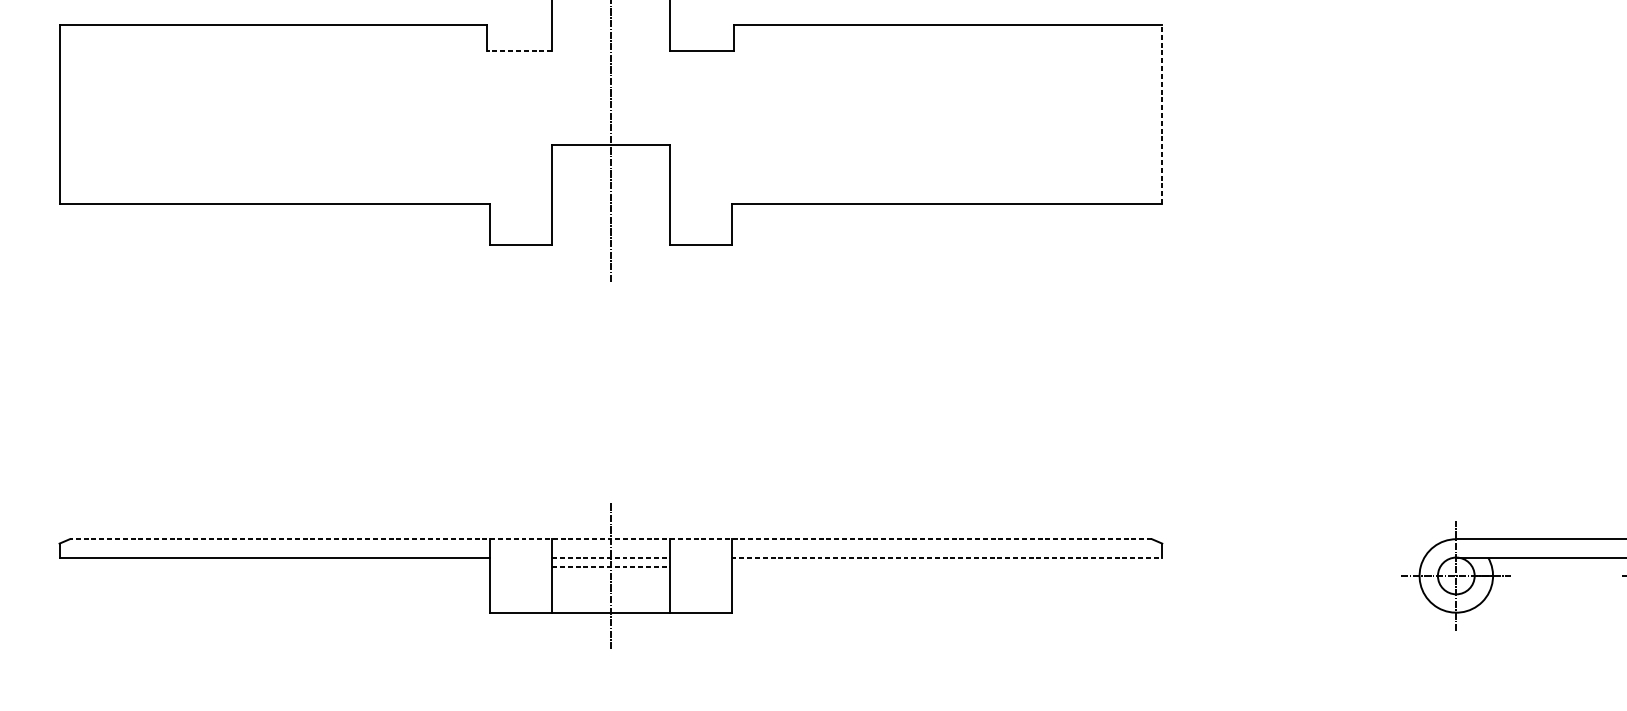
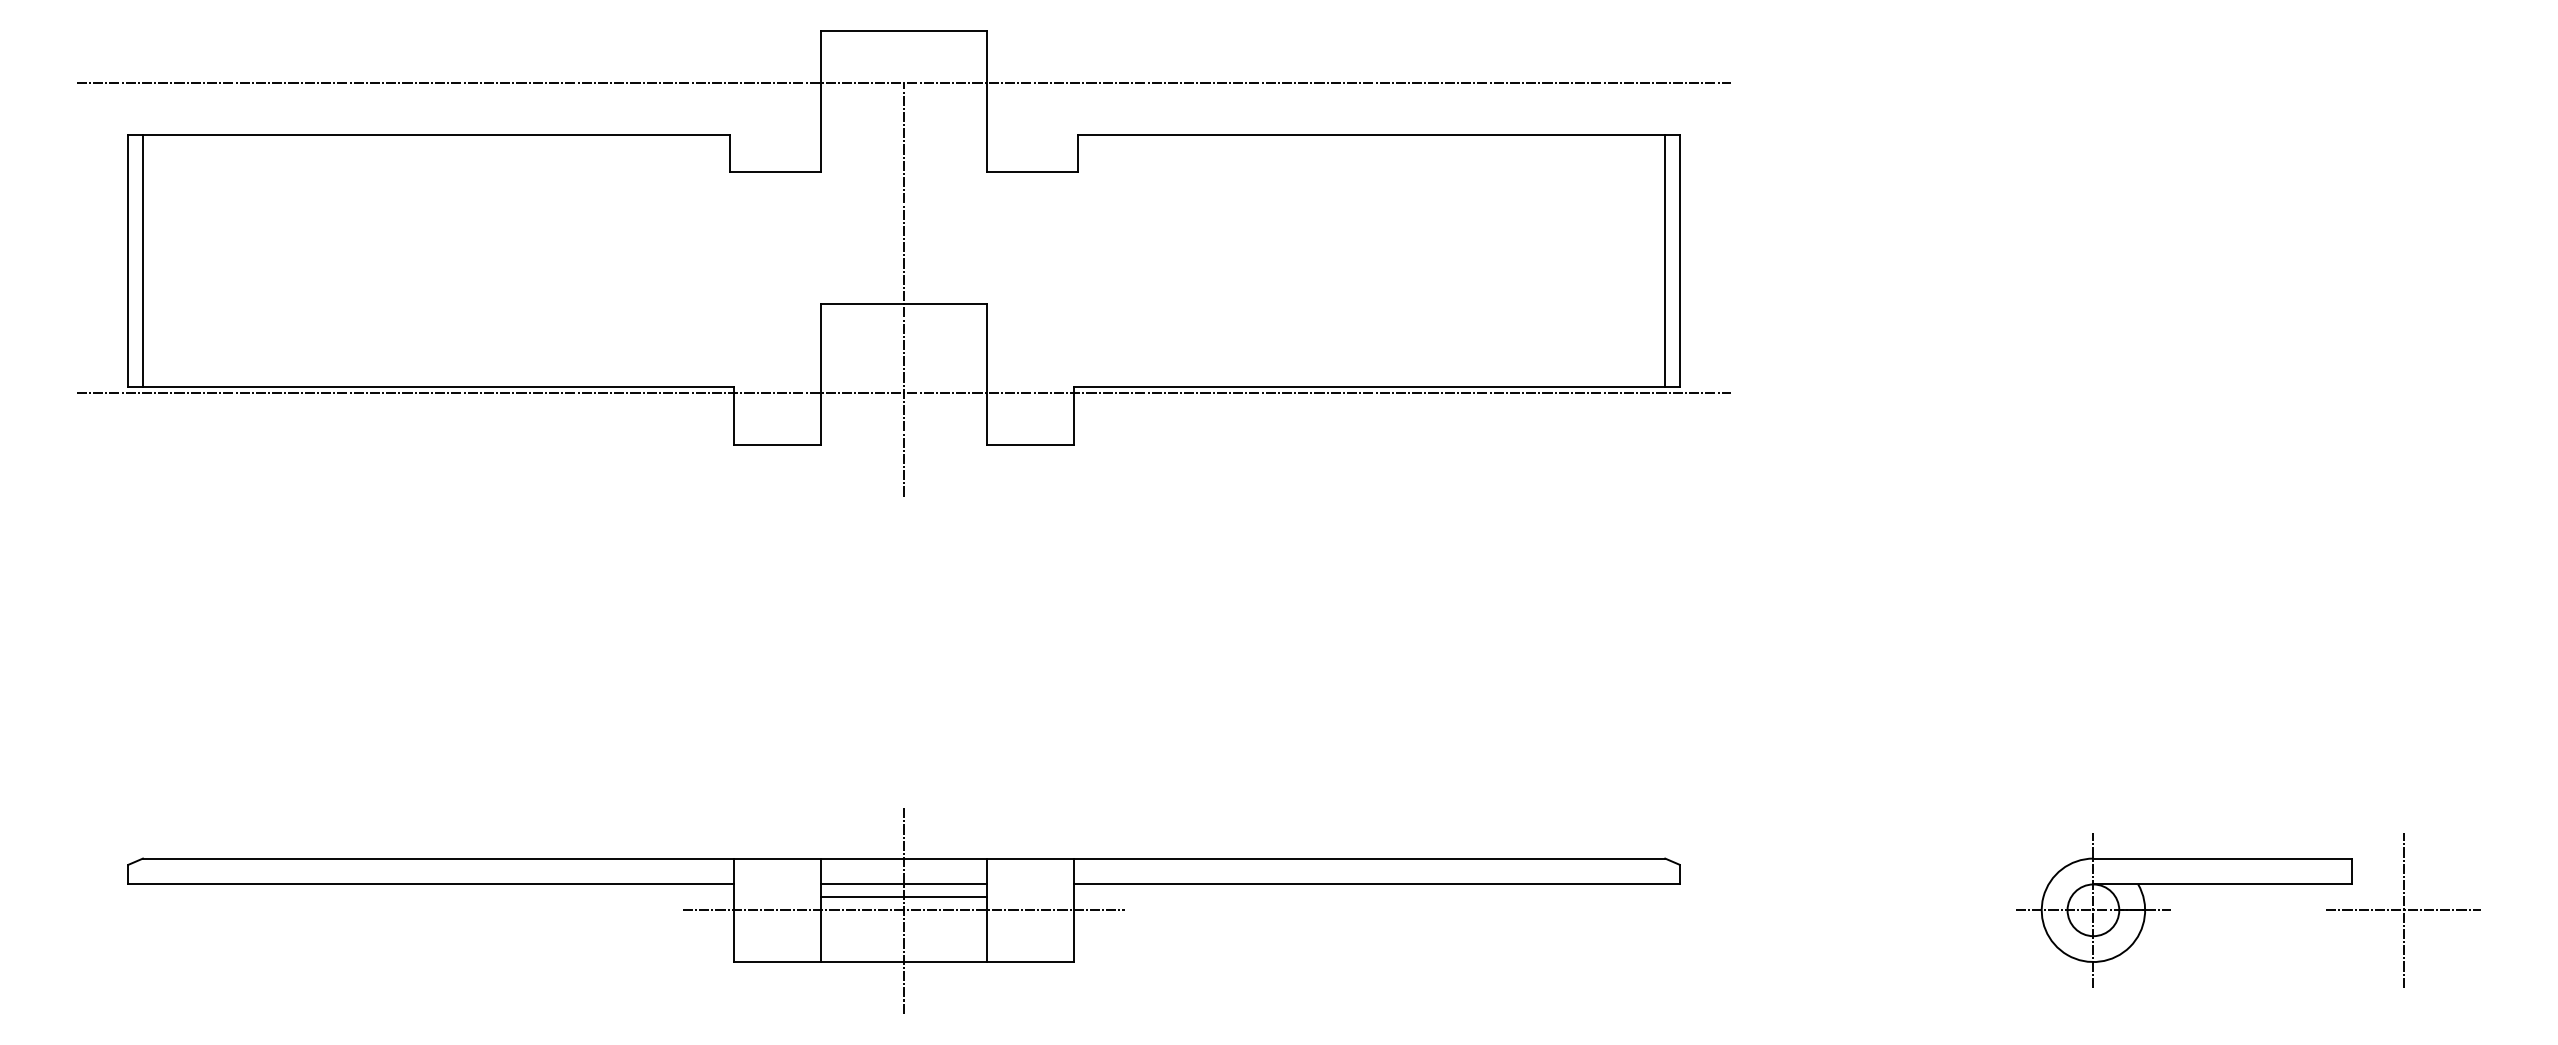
line: (519, 50) -> (775, 171), dashed -> solid
line: (69, 114) -> (142, 260), added
line: (1152, 114) -> (1665, 260), added
line: (1162, 114) -> (1679, 260), dashed -> solid
line: (610, 208) -> (903, 393), added
line: (610, 539) -> (903, 858), dashed -> solid
line: (611, 557) -> (904, 884), dashed -> solid
line: (947, 557) -> (1377, 884), dashed -> solid
line: (611, 566) -> (904, 897), dashed -> solid
line: (610, 576) -> (903, 910), added

